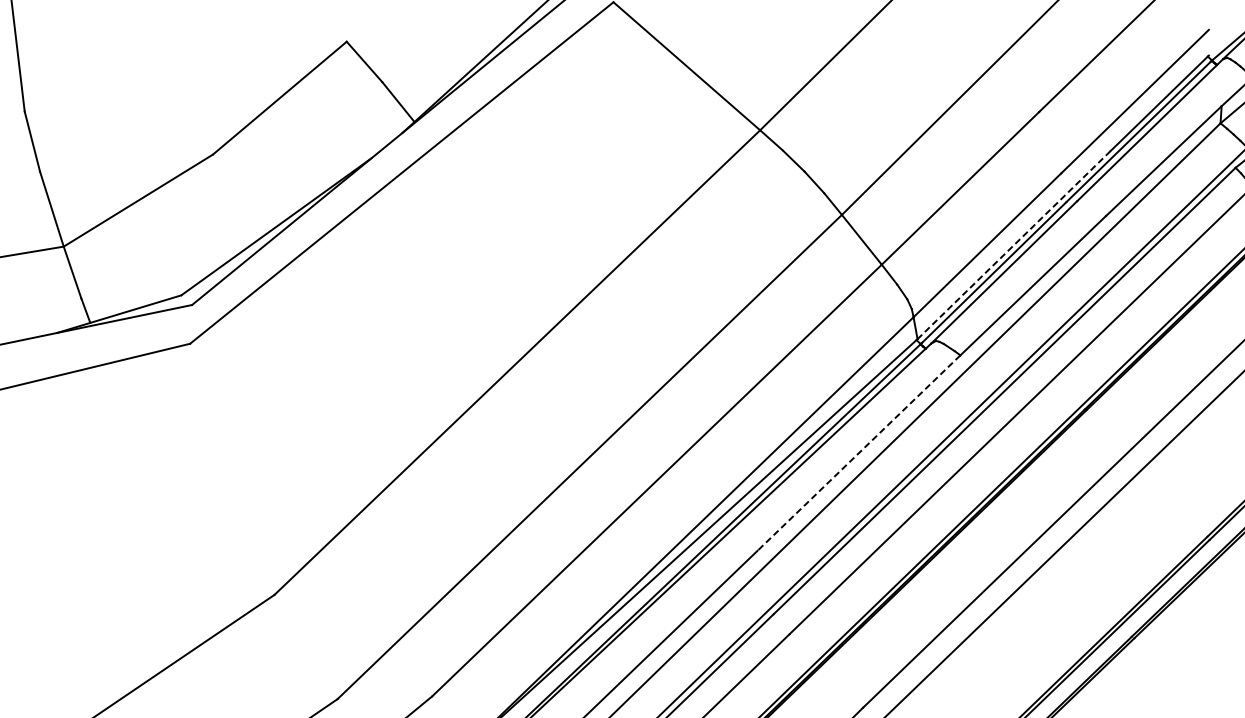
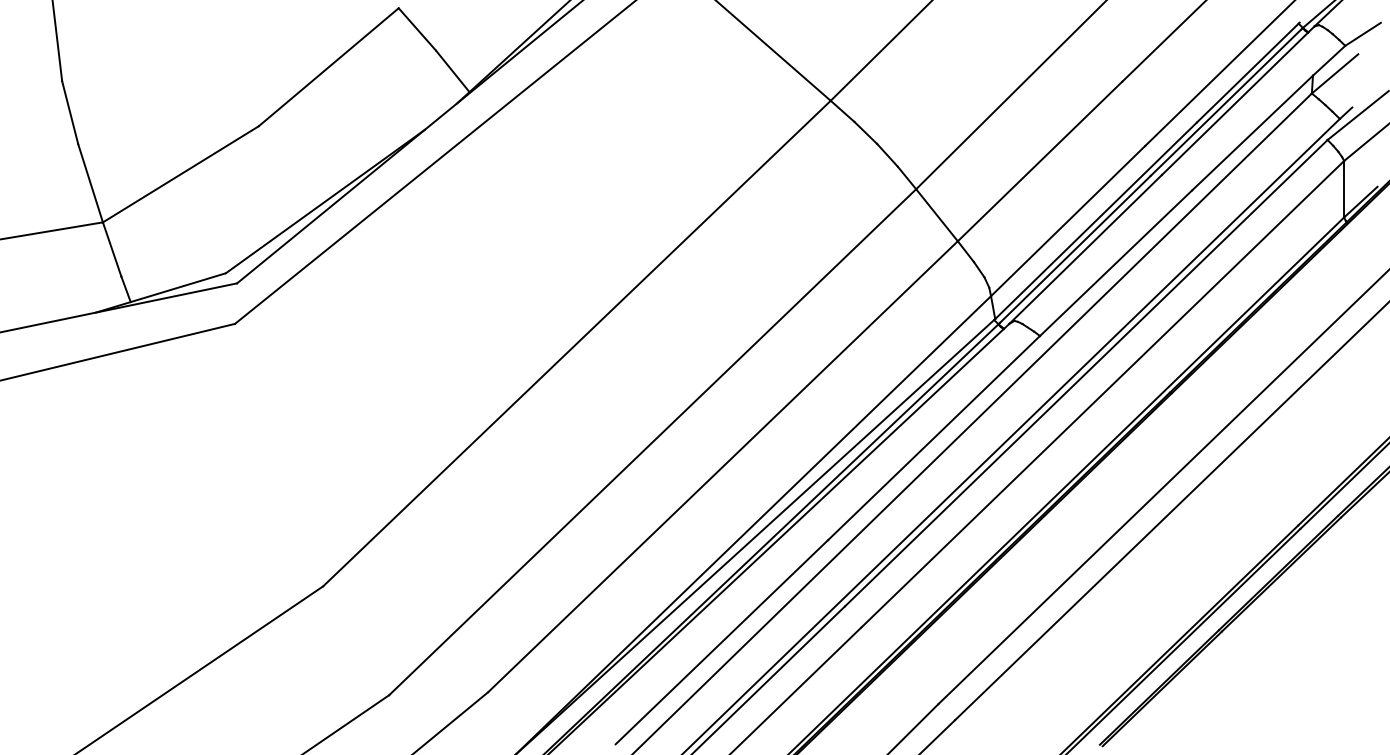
line: (1014, 244) -> (1096, 220), dashed -> solid
line: (858, 453) -> (933, 438), dashed -> solid

